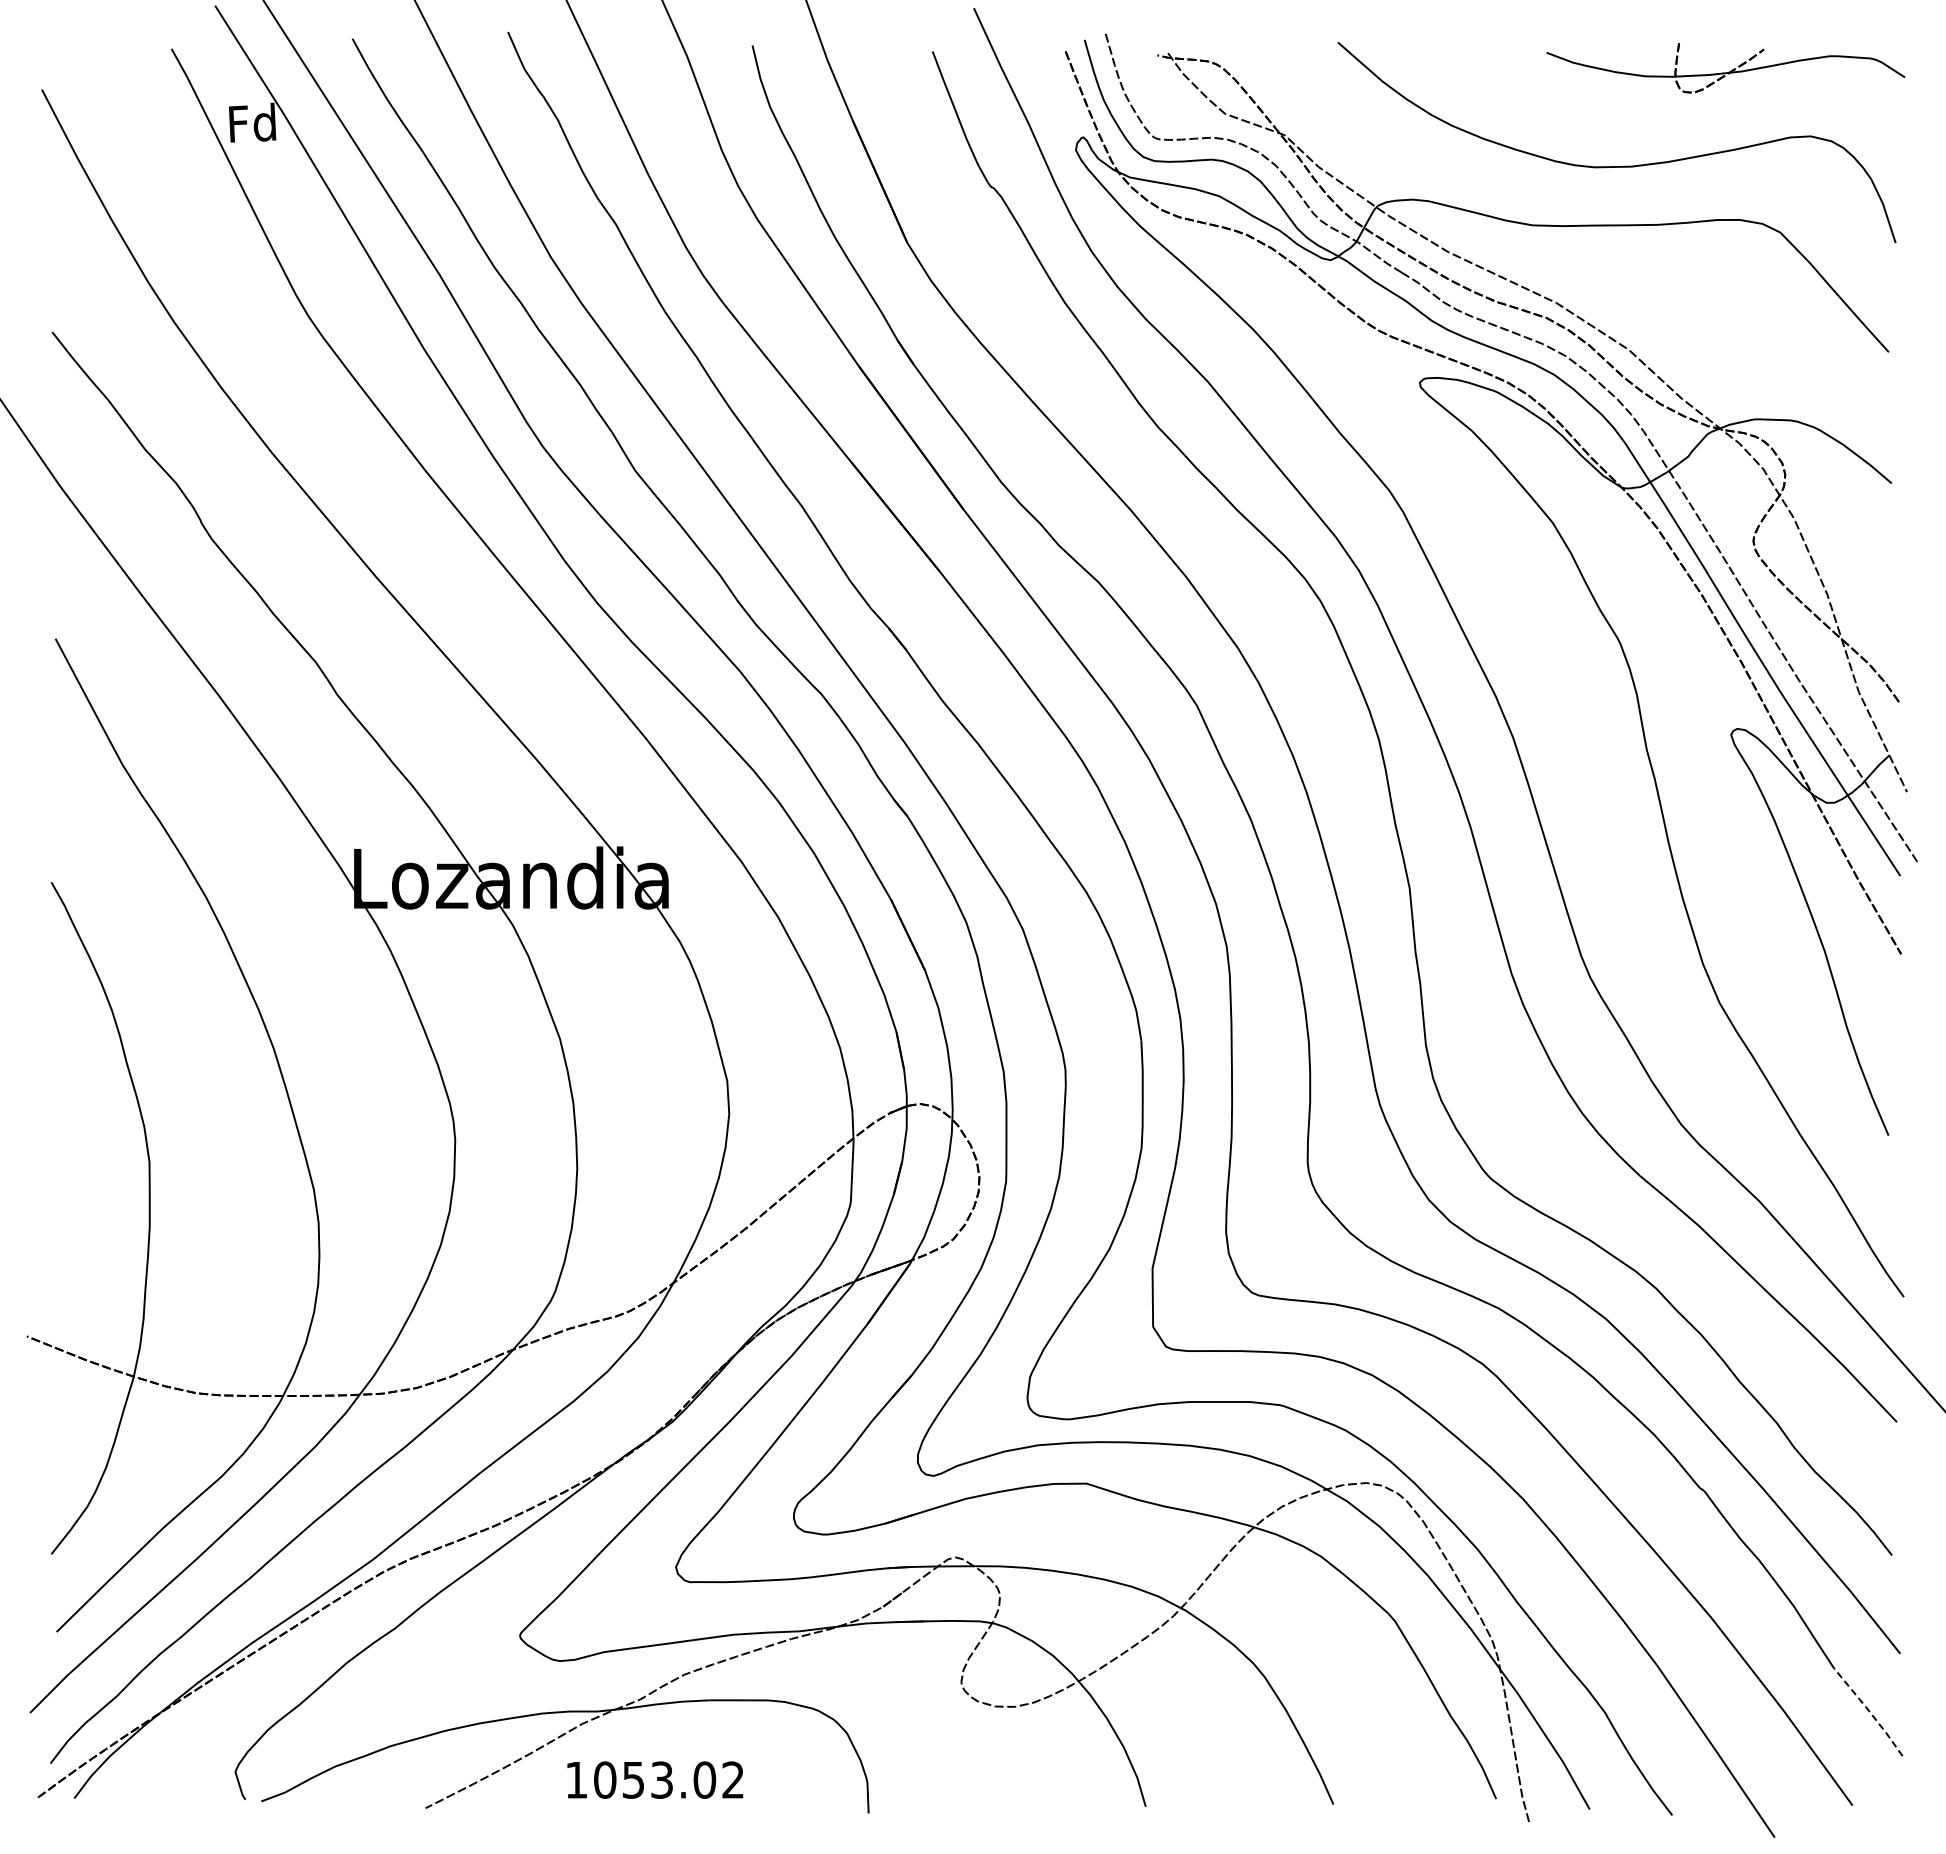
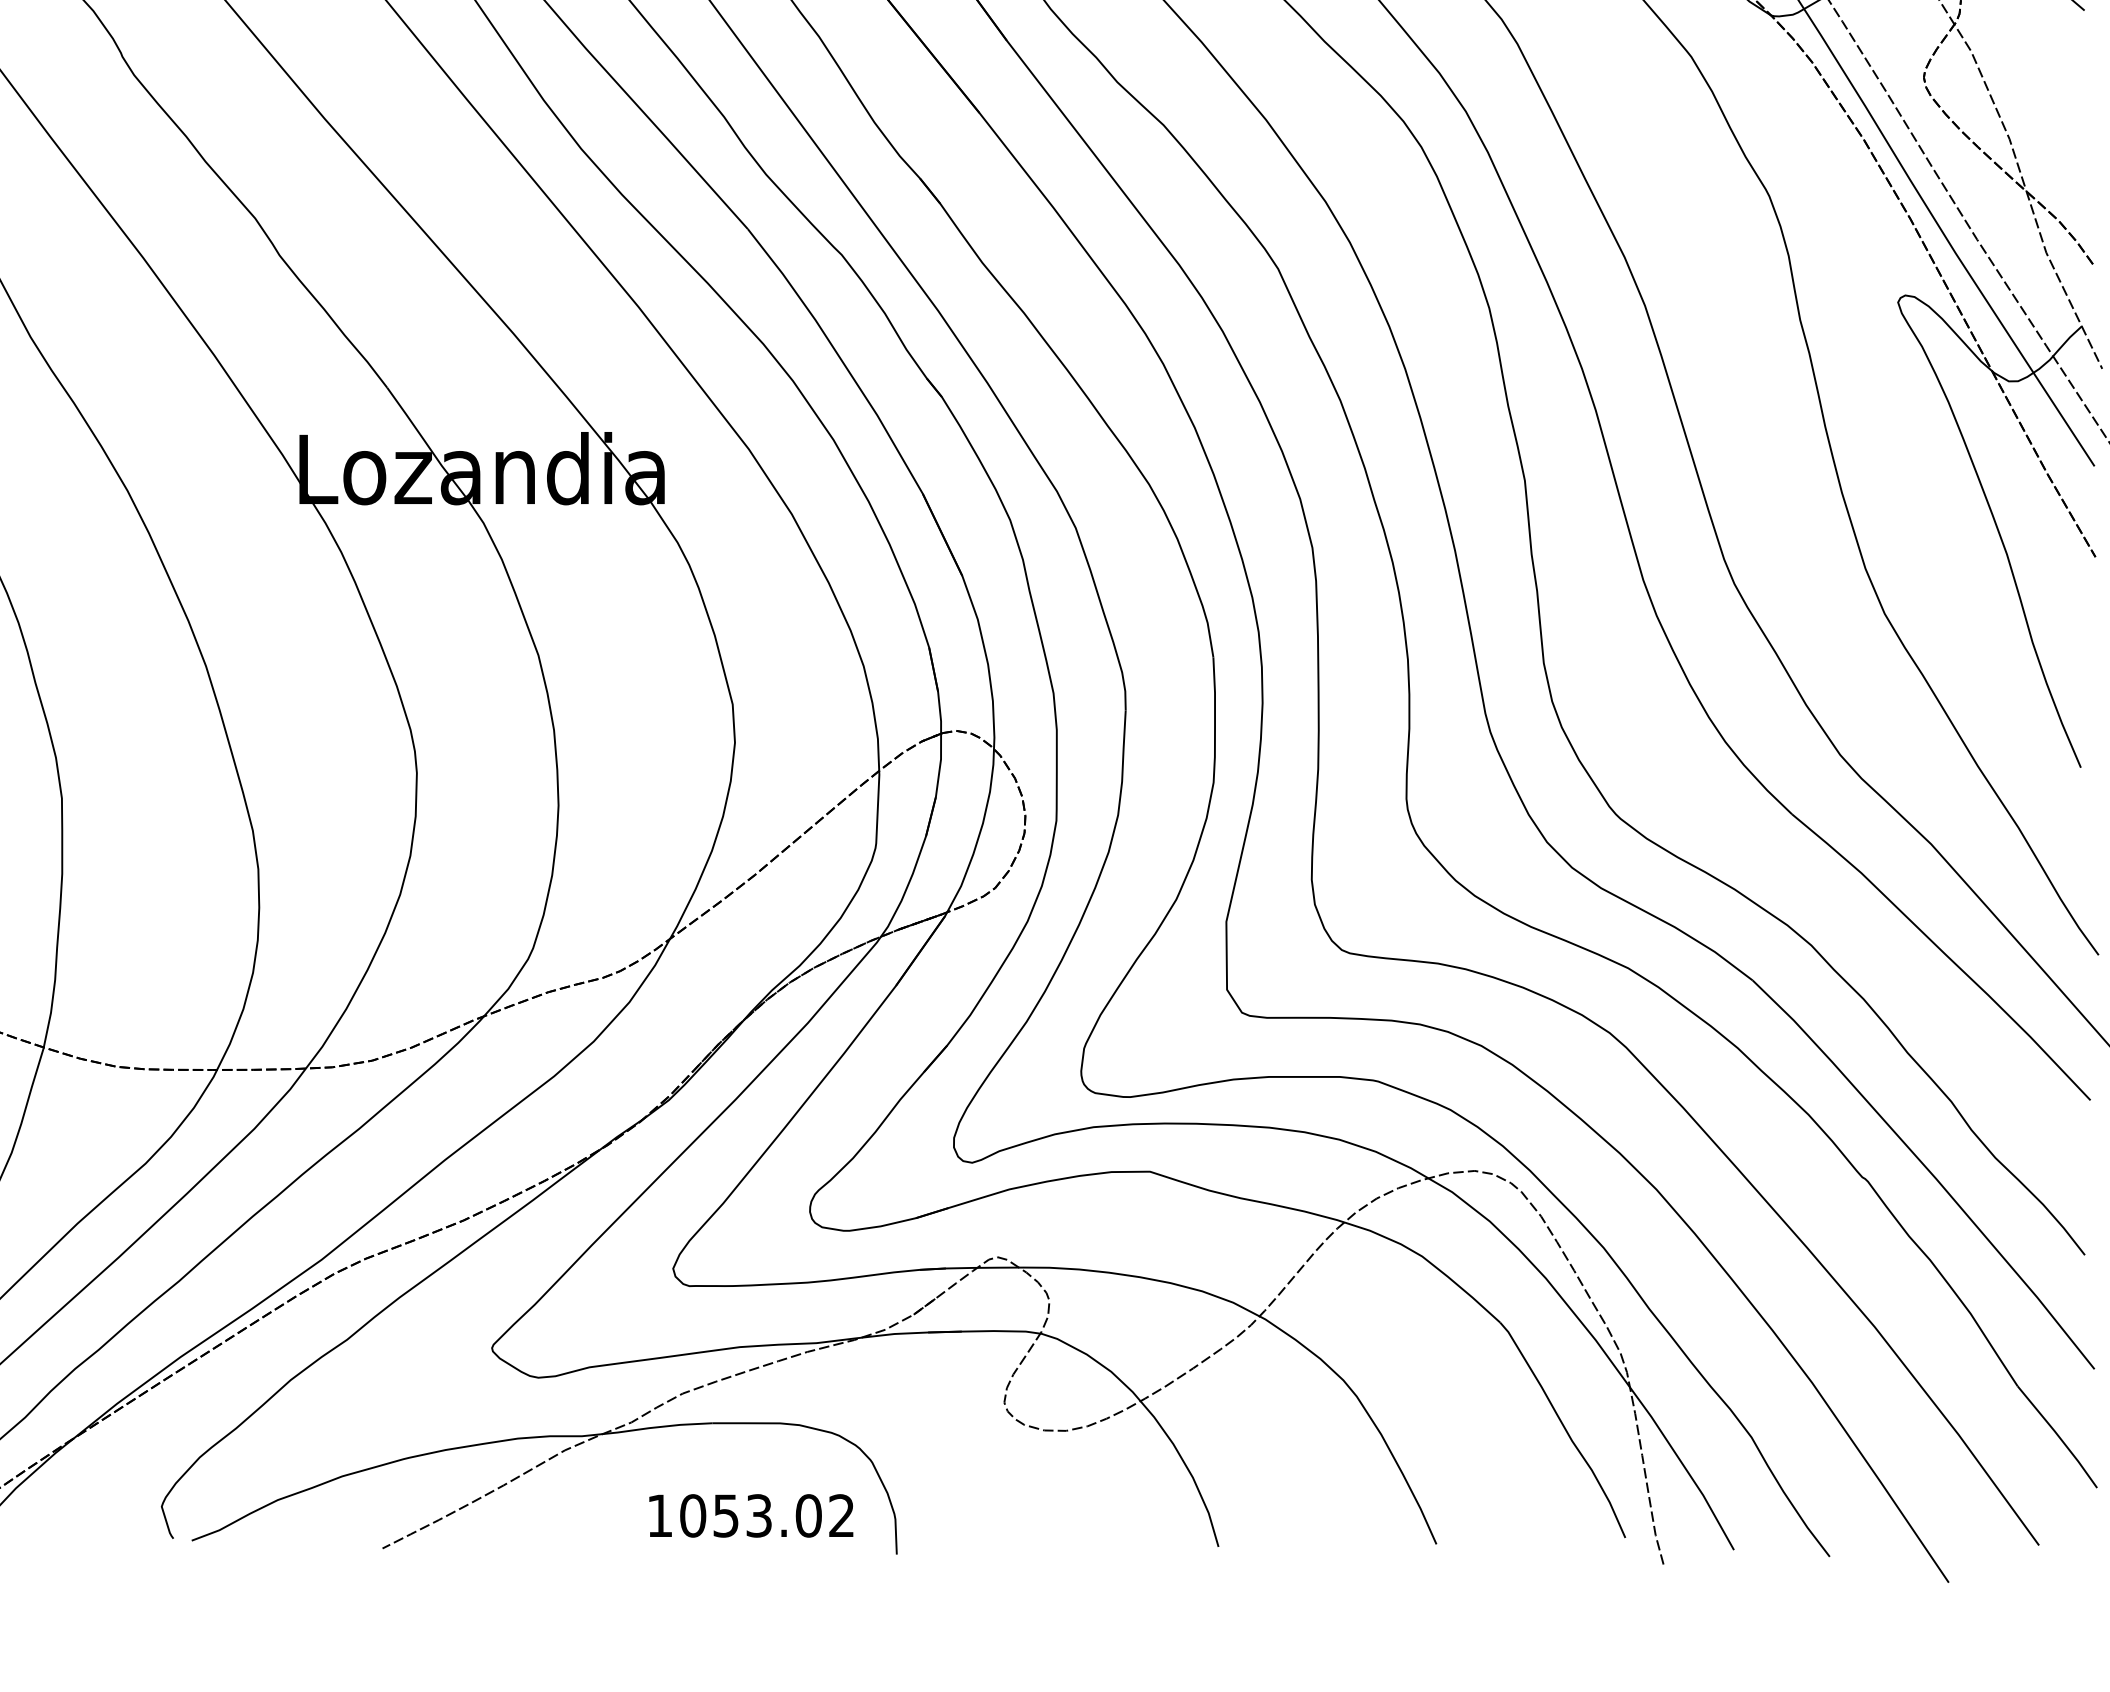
line: (1869, 1711) -> (2058, 1436), dashed -> solid
text: (655, 1779) -> (751, 1515), moved

